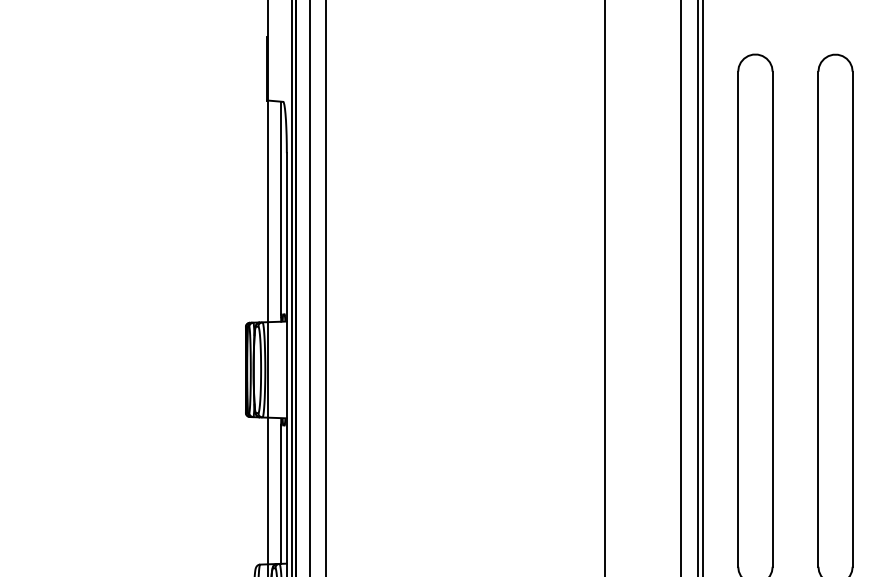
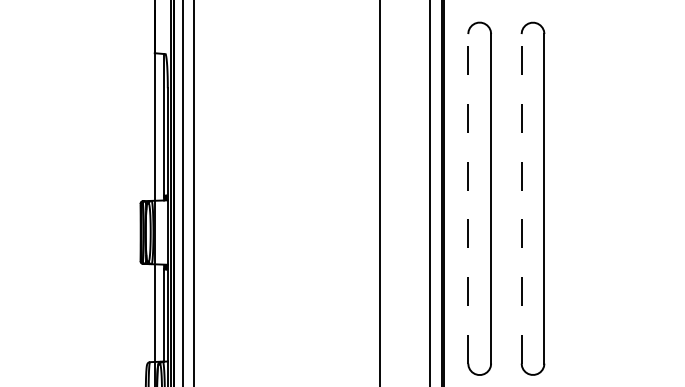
line: (738, 318) -> (468, 198), solid -> dashed
line: (818, 318) -> (521, 198), solid -> dashed

